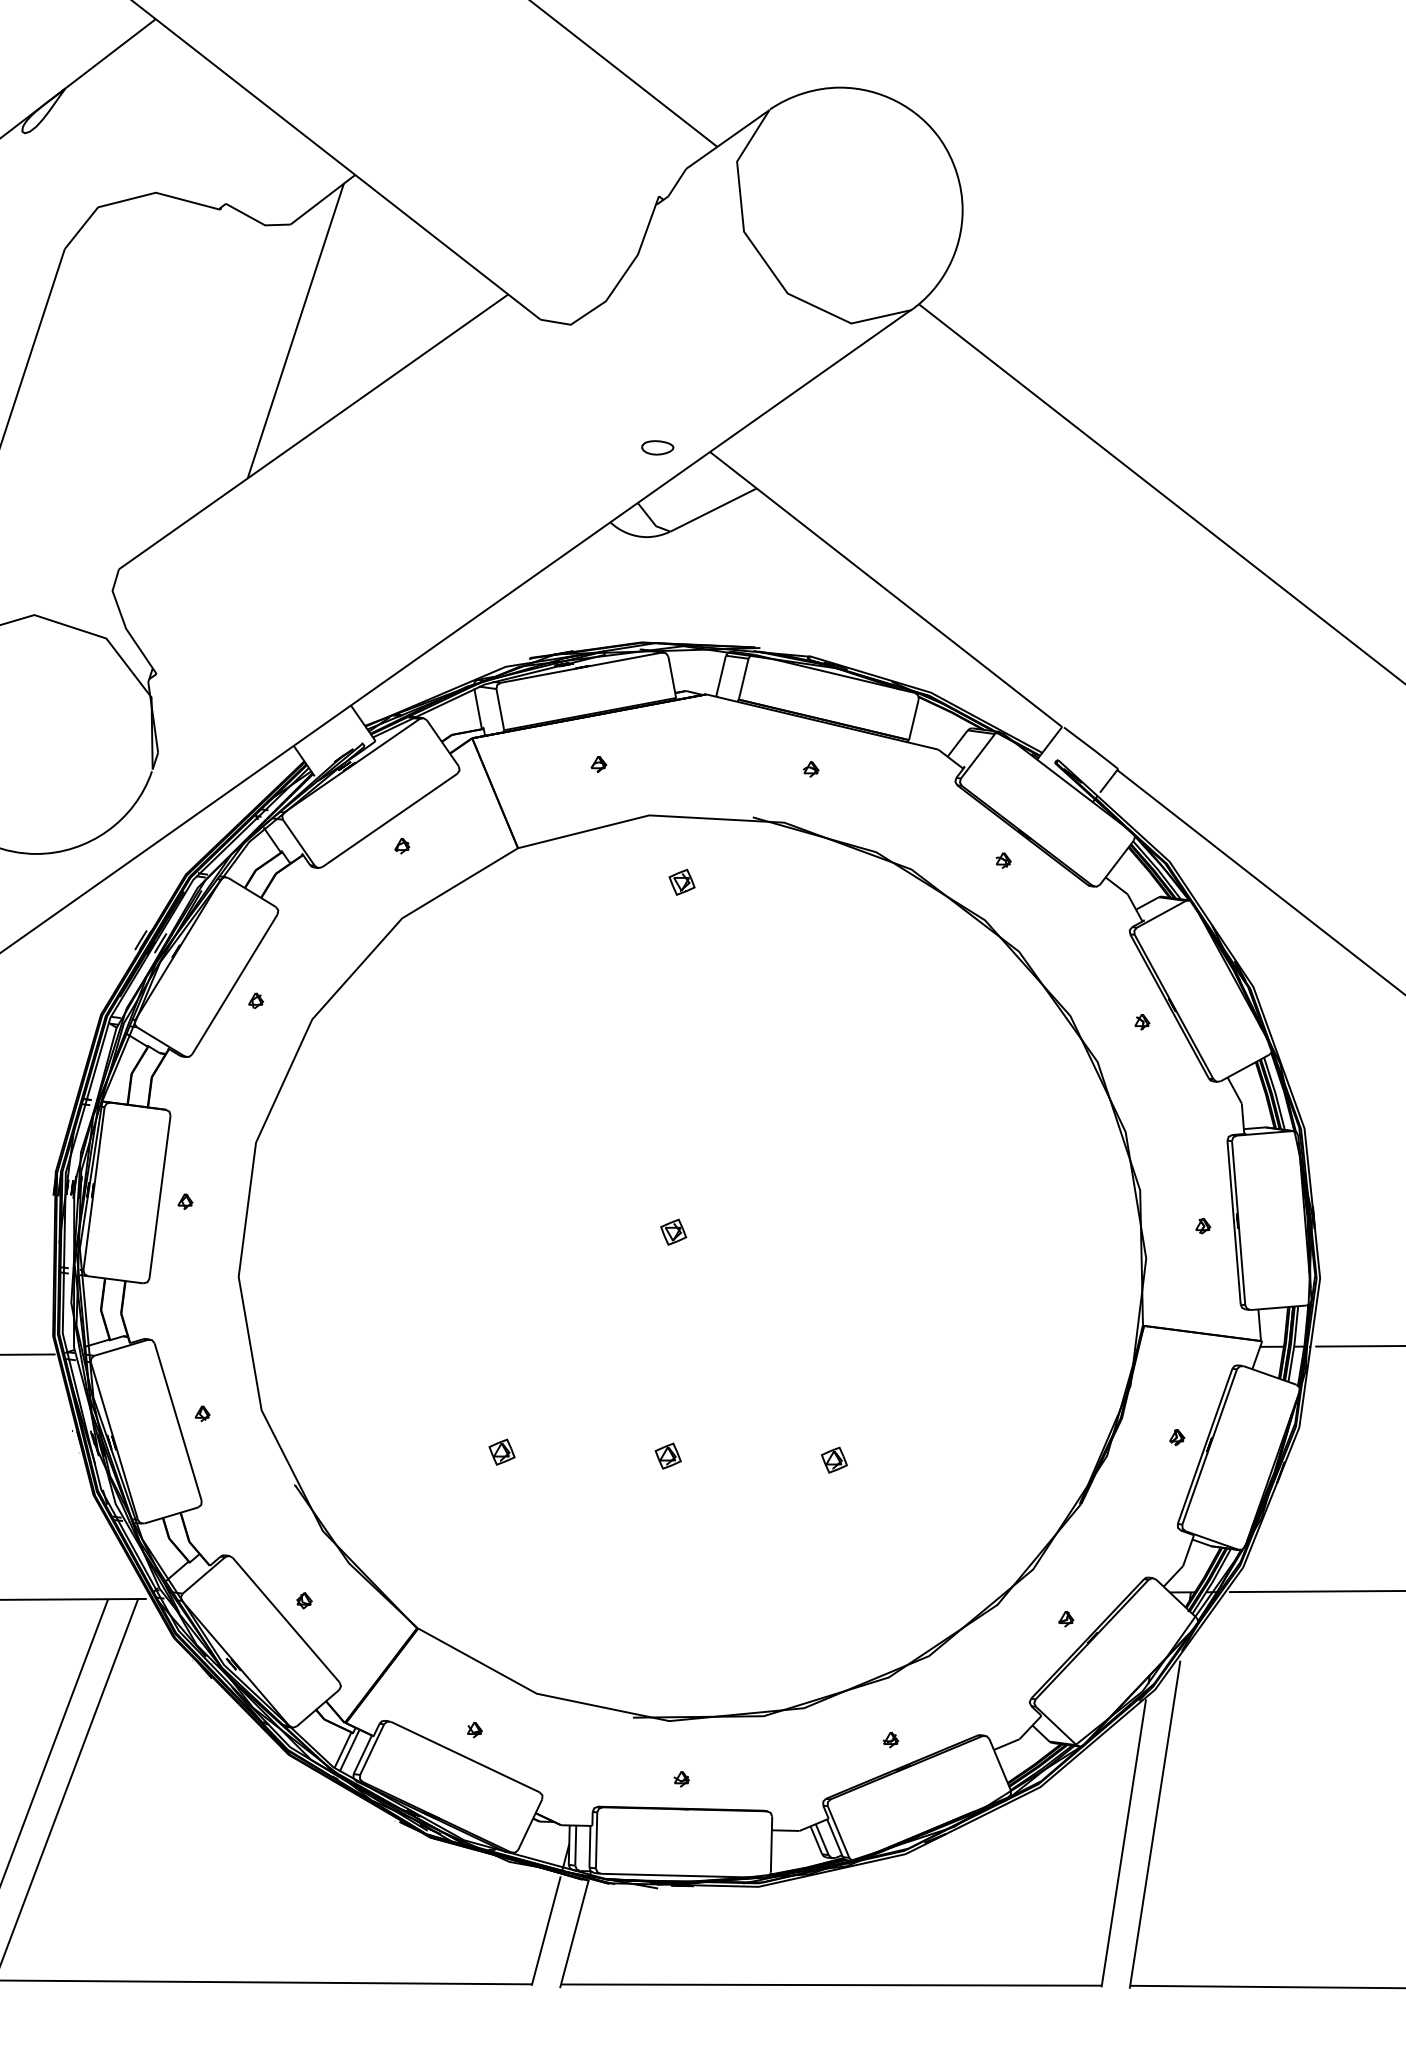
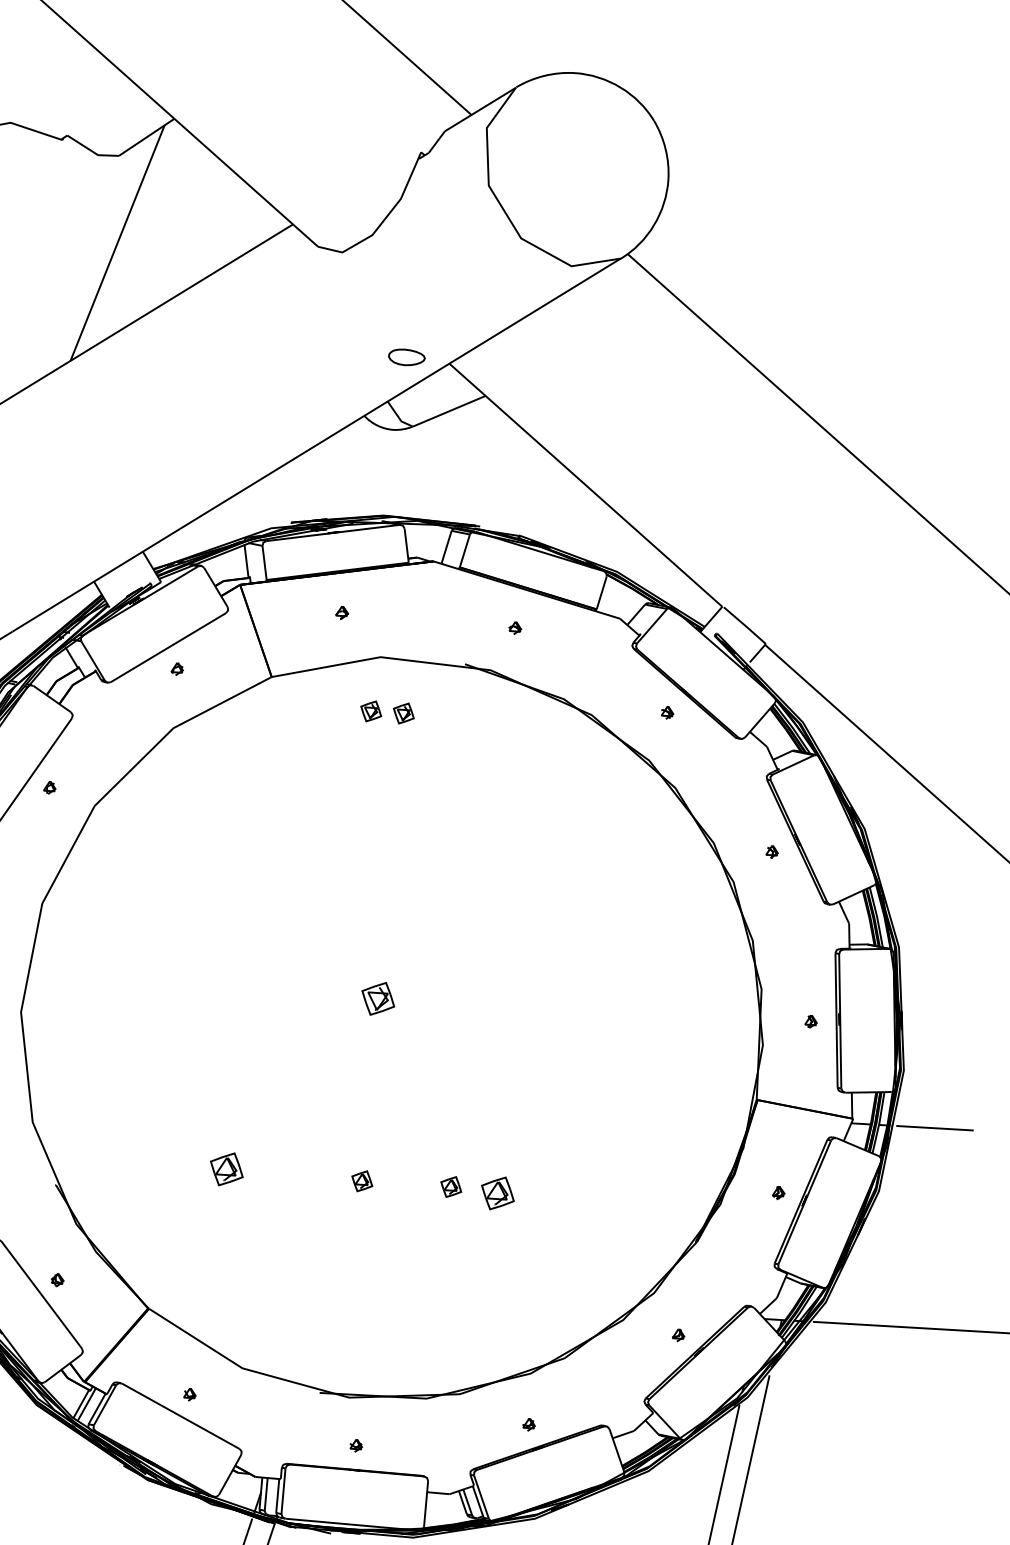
part: (657, 447) -> (406, 357), size x1.4
part: (641, 881) -> (370, 710), added
part: (673, 1231) -> (378, 998), size x1.6
part: (501, 1451) -> (226, 1168), size x1.6
part: (776, 1455) -> (450, 1186), added
part: (833, 1459) -> (497, 1192), size x1.6

